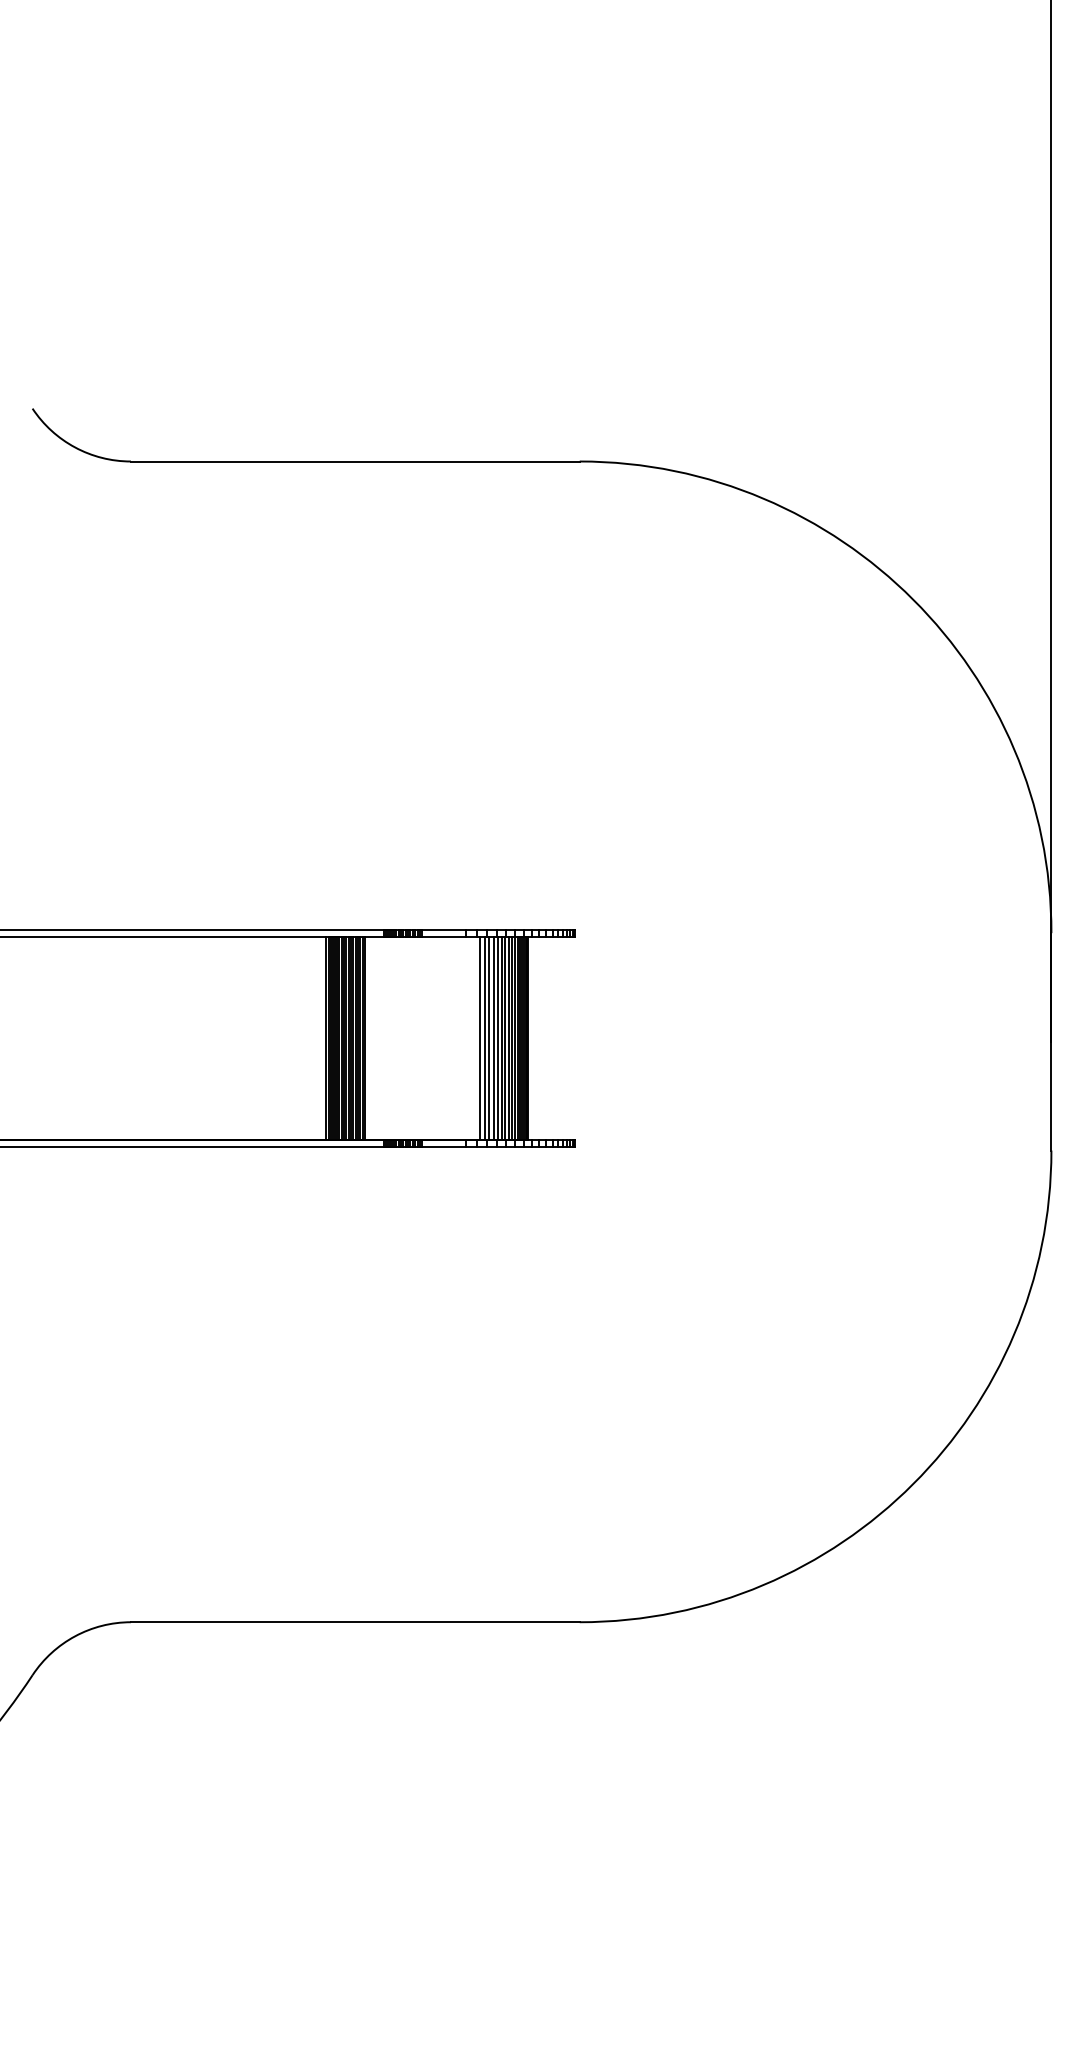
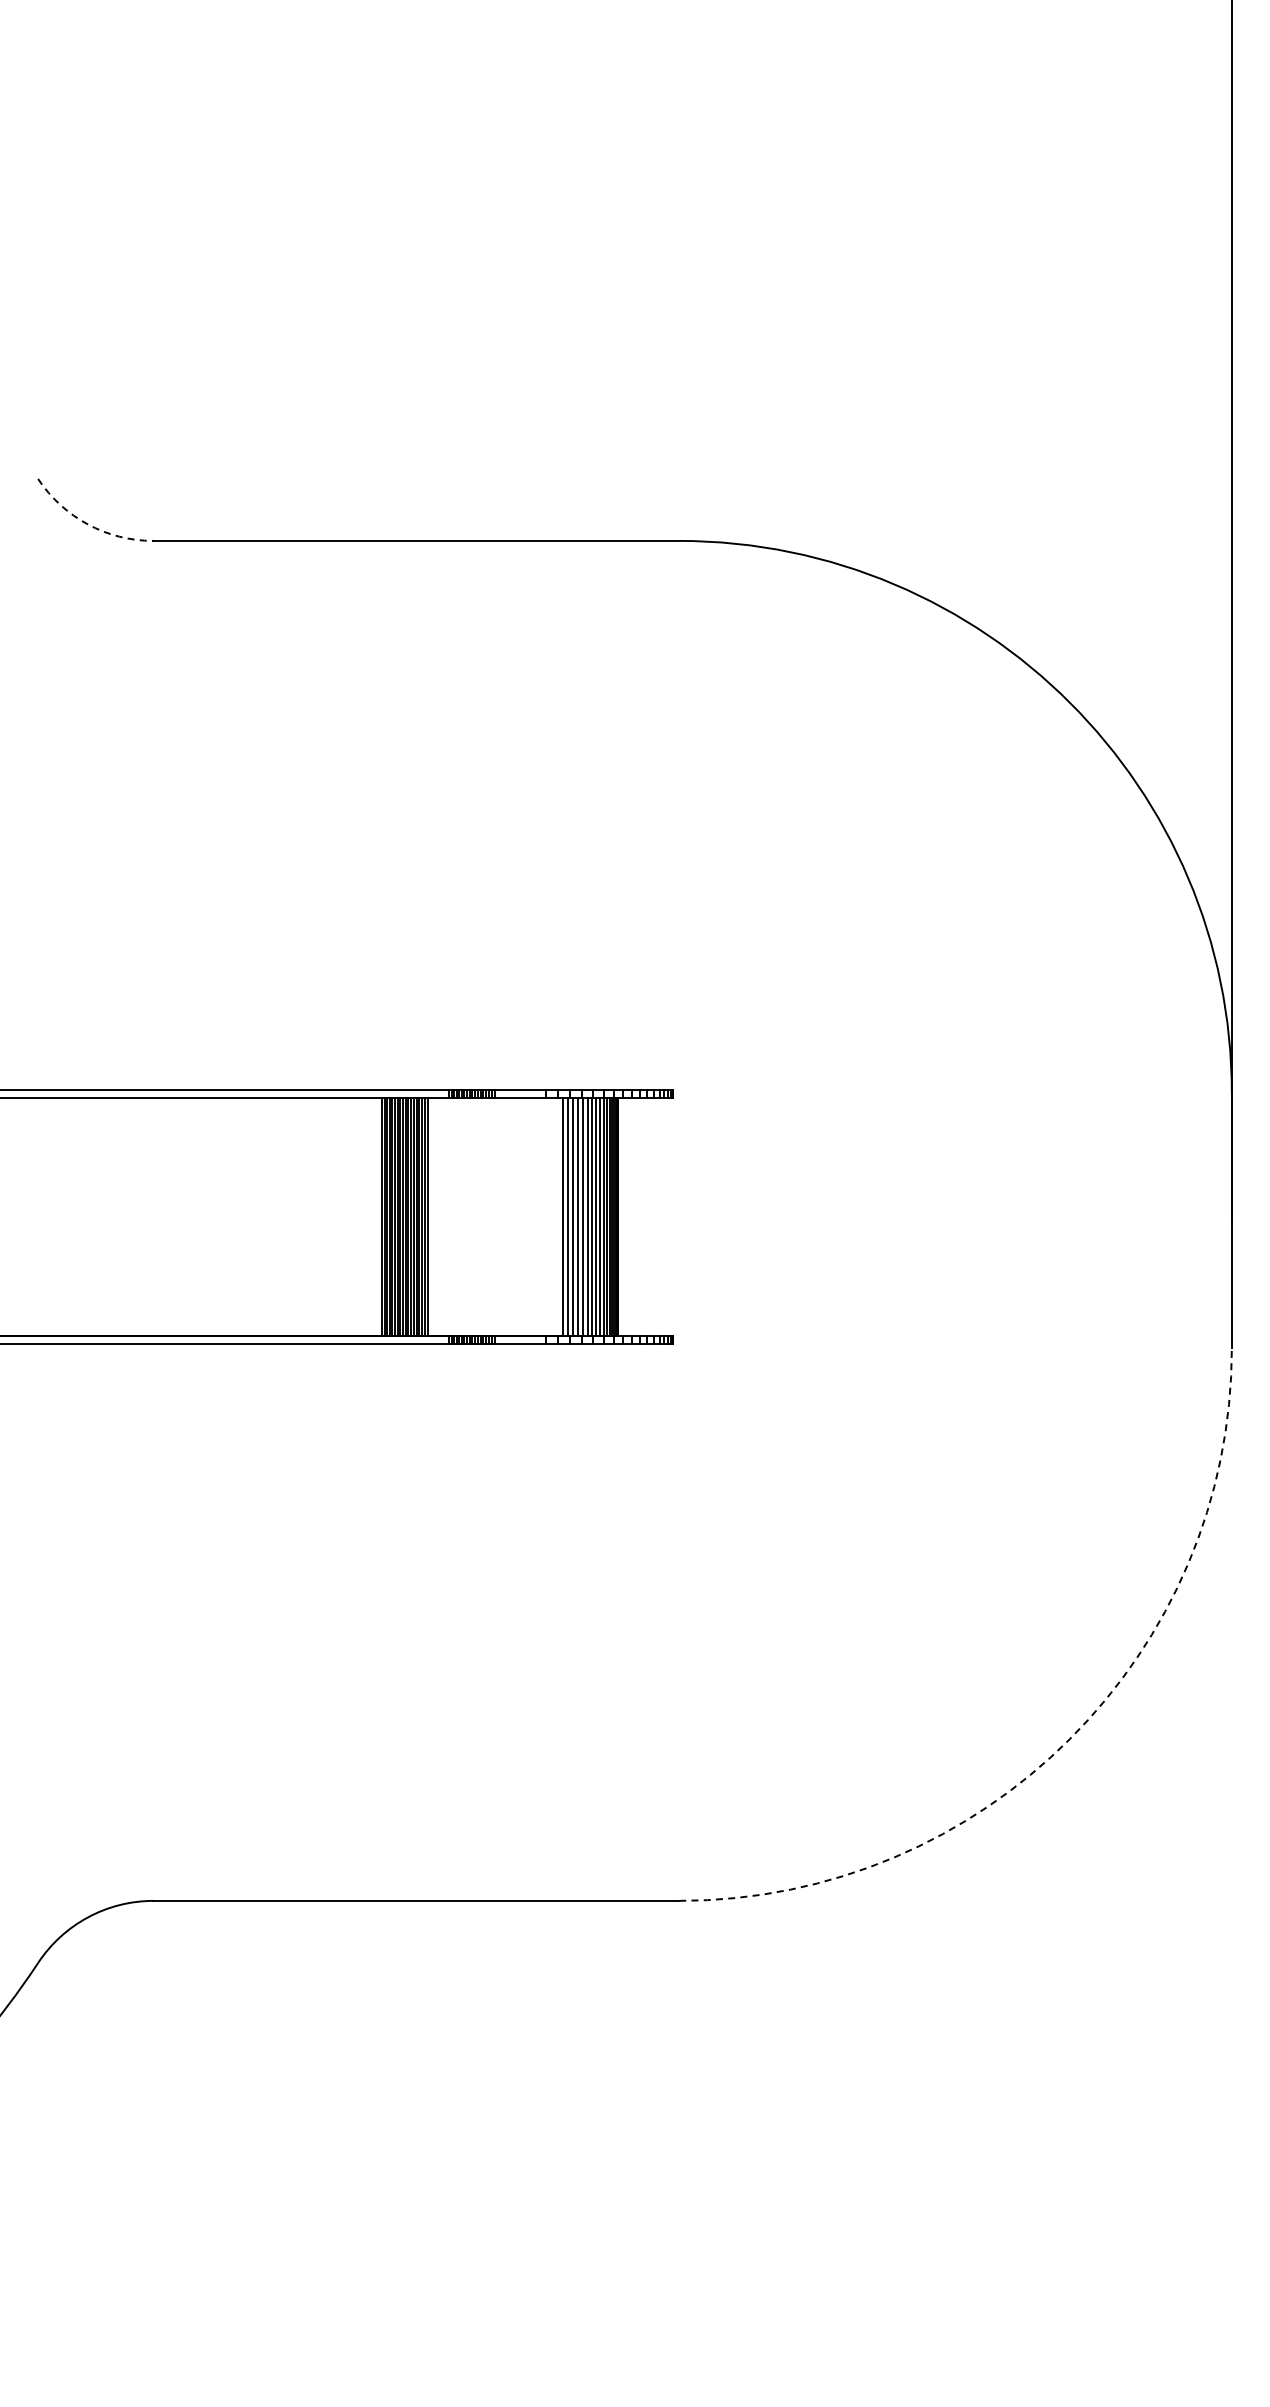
arc: (74, 447) -> (87, 524), solid -> dashed
arc: (912, 1484) -> (1069, 1739), solid -> dashed

